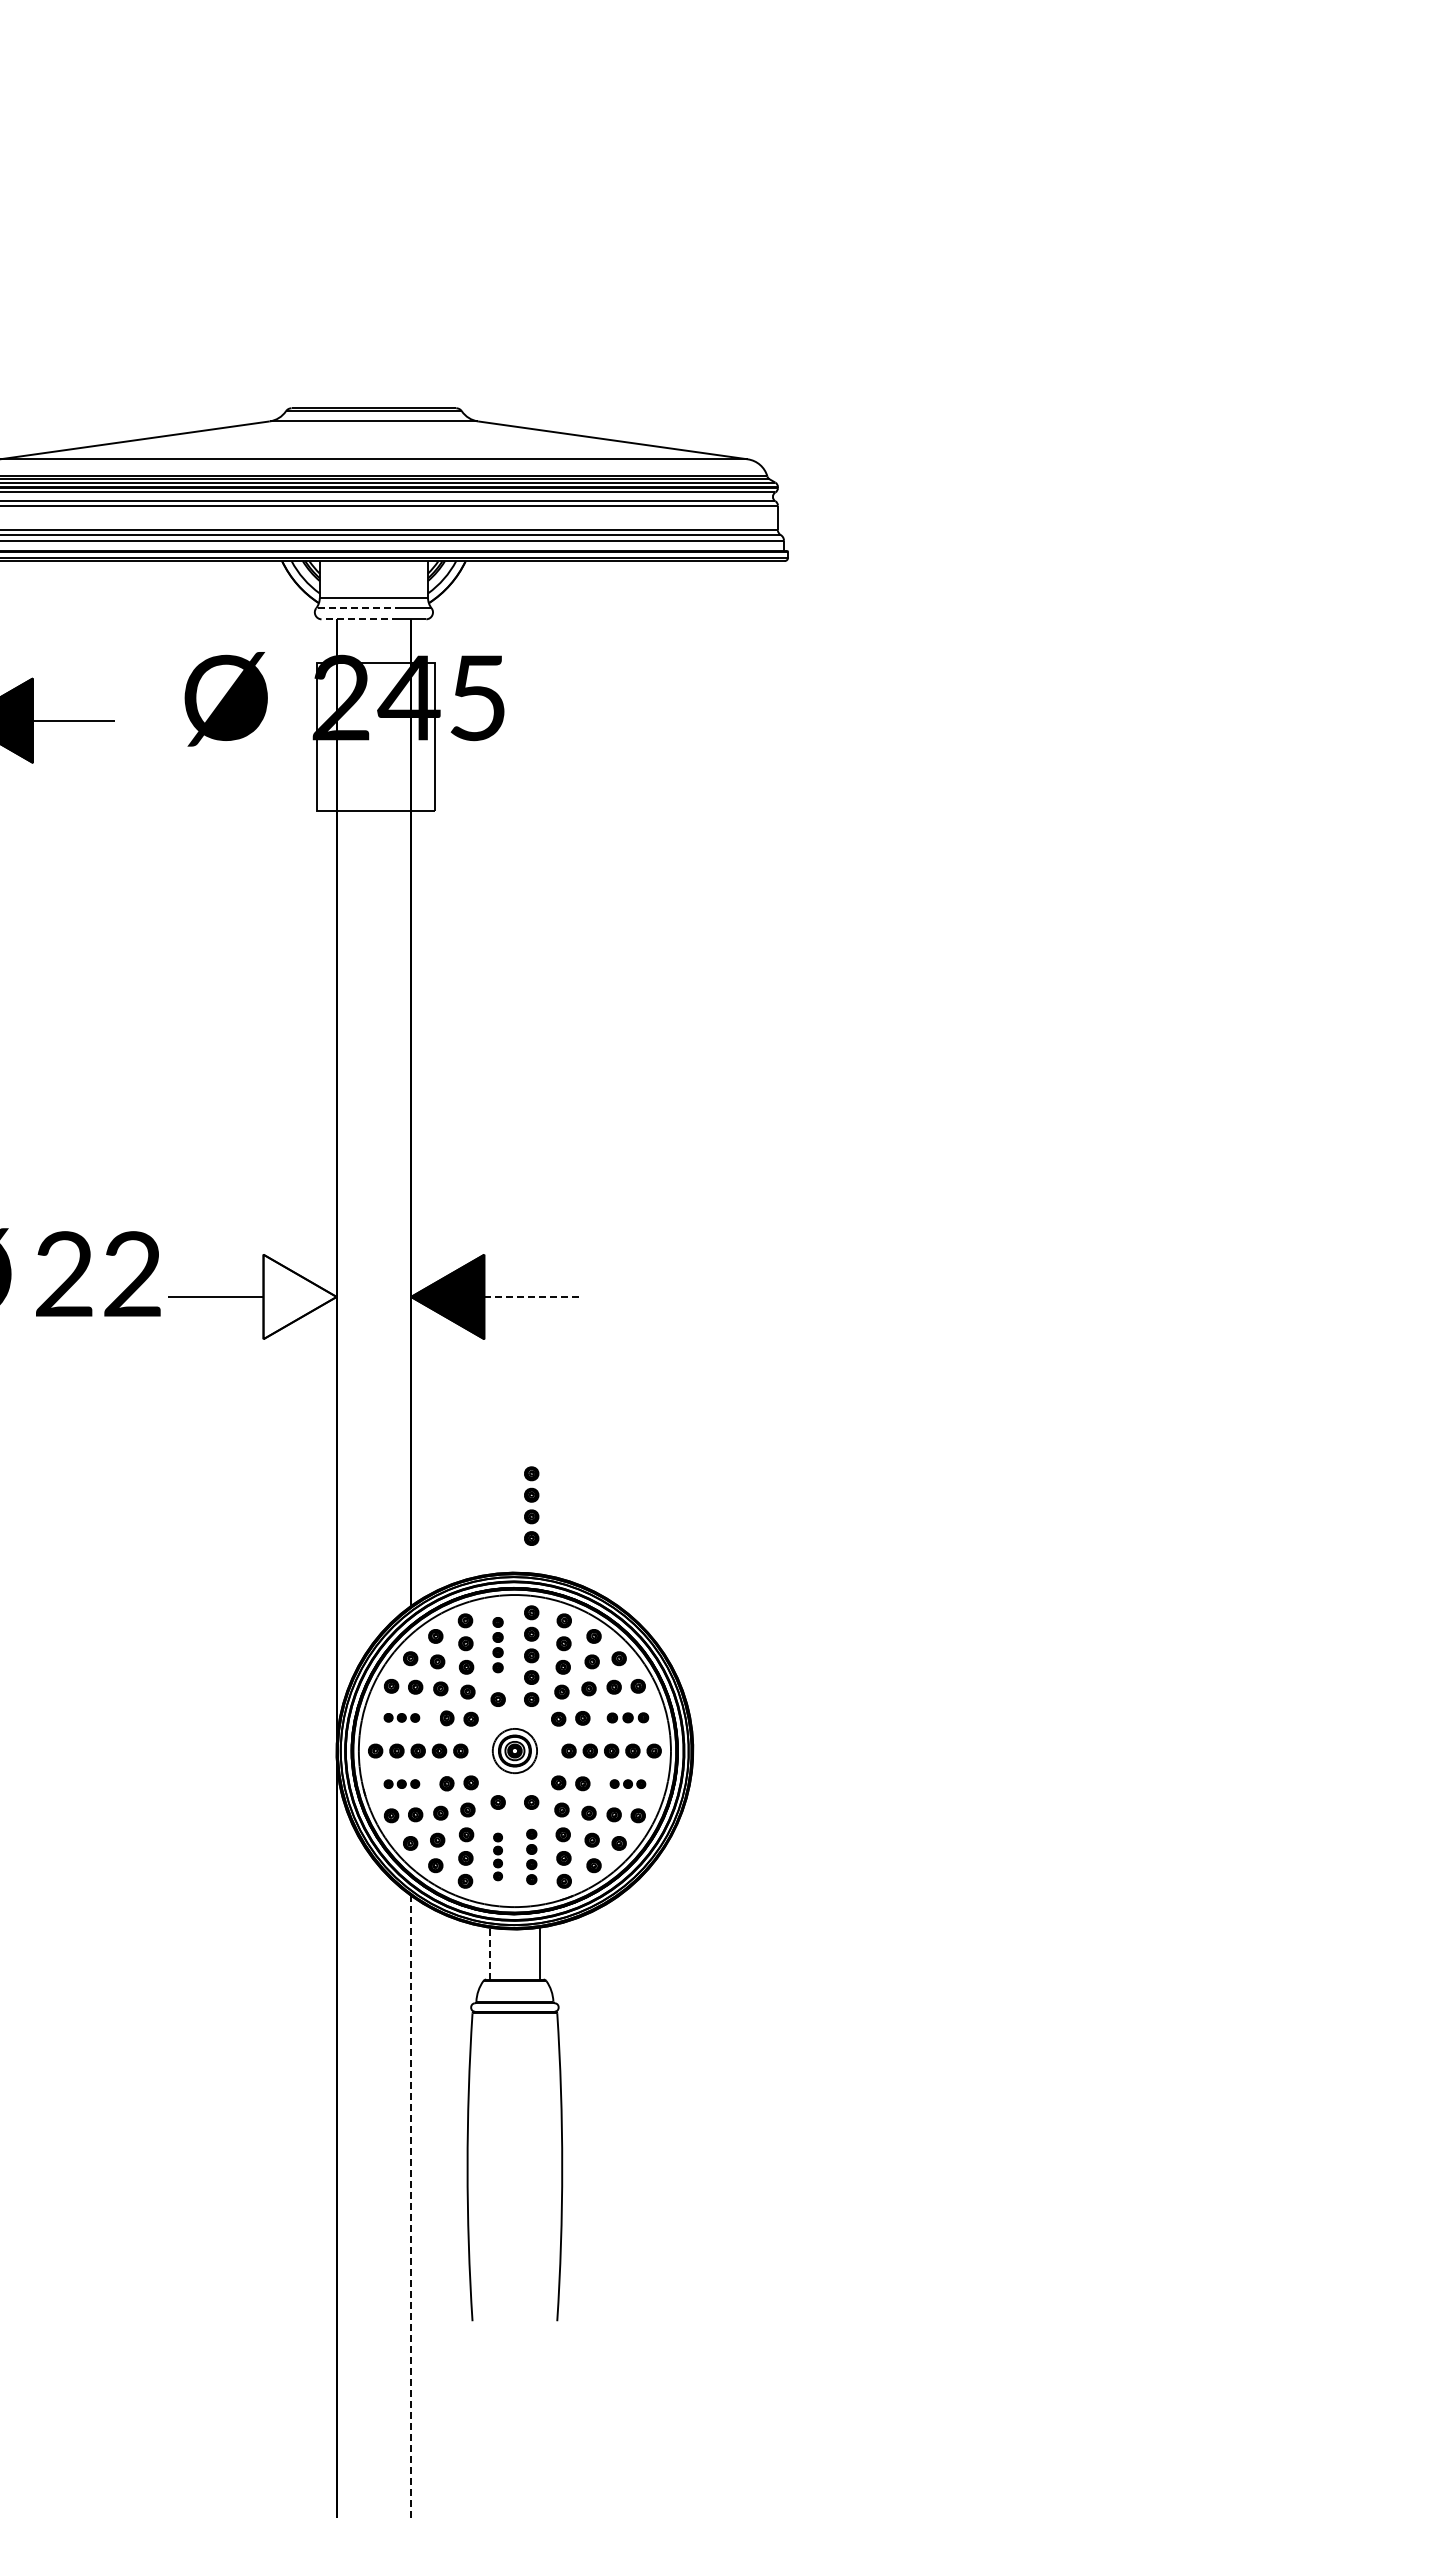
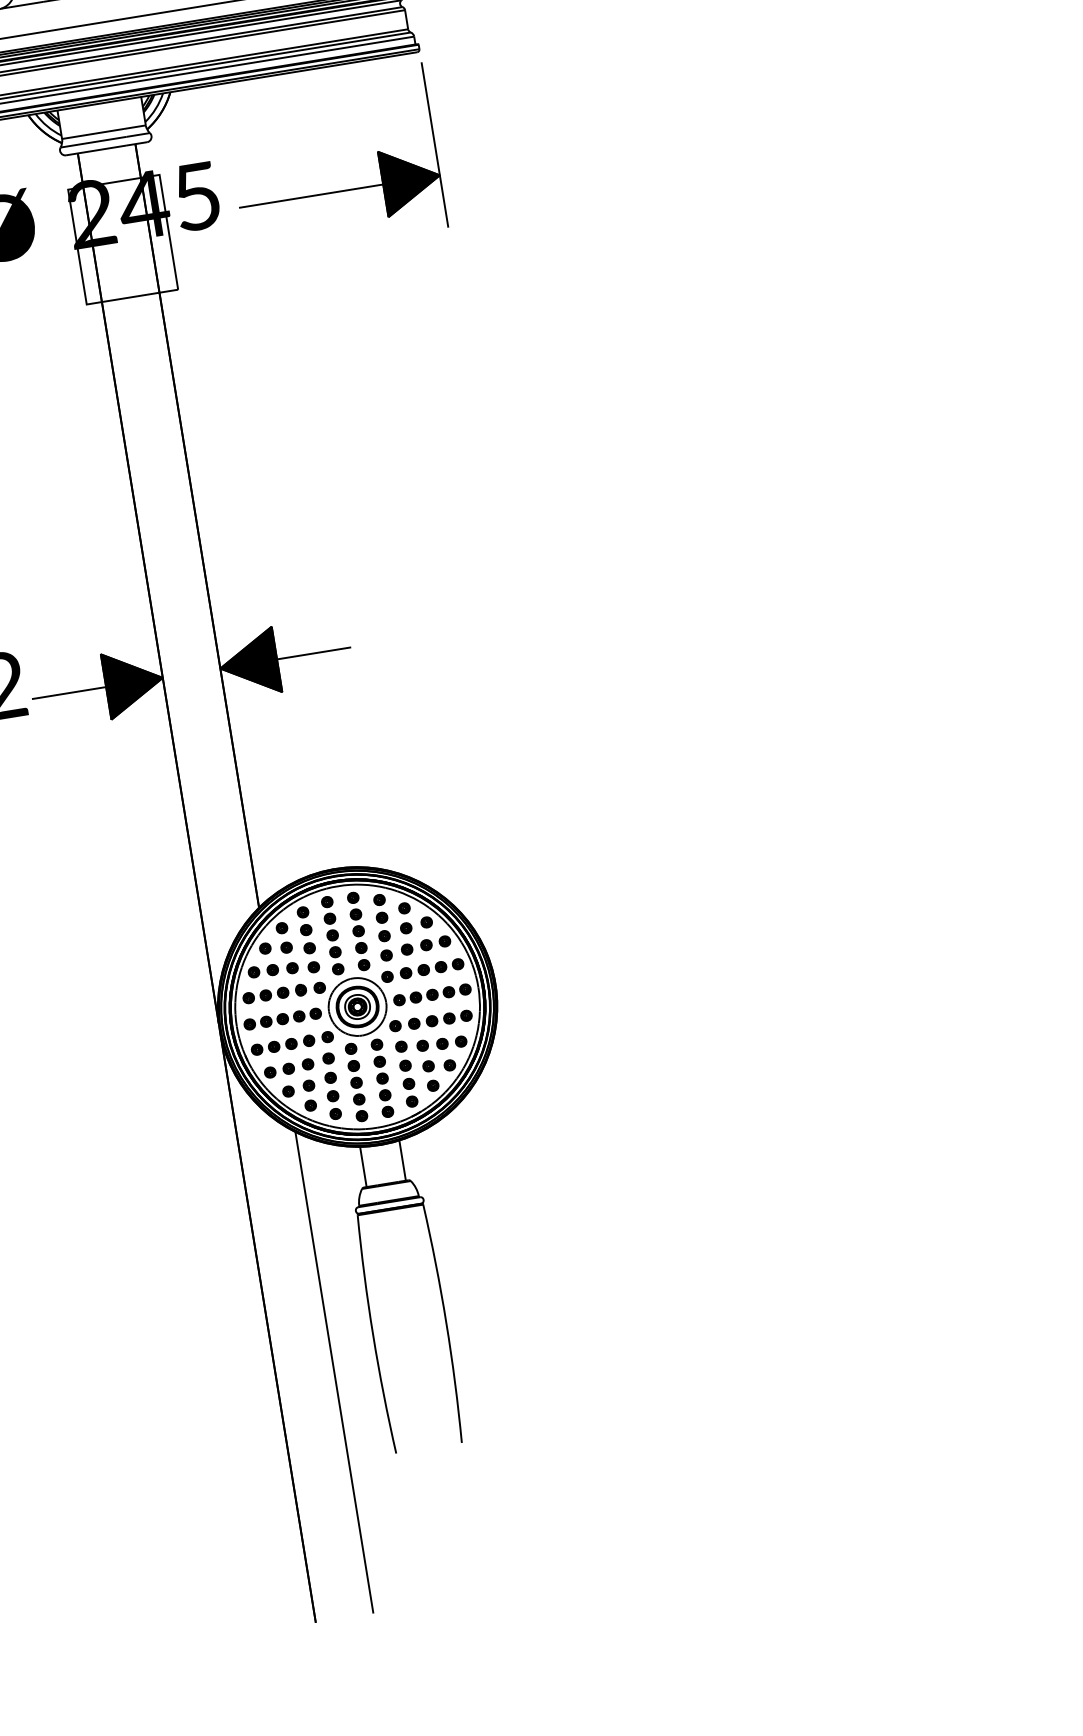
line: (358, 608) -> (93, 142), dashed -> solid
line: (360, 619) -> (96, 150), dashed -> solid
part: (658, 720) -> (339, 191), added
fill: (299, 1296) -> (133, 682), added
line: (532, 1296) -> (314, 653), dashed -> solid
part: (531, 1505) -> (339, 814), removed
part: (497, 1644) -> (330, 926), size x1.43
part: (401, 1717) -> (265, 995), size x1.67
part: (627, 1717) -> (440, 966), size x1.43
part: (514, 1750) -> (357, 1006), size x1.67
part: (401, 1783) -> (273, 1046), size x1.67
part: (627, 1783) -> (448, 1017), size x1.67
part: (497, 1856) -> (357, 1090), size x1.67
part: (531, 1856) -> (383, 1086), size x1.43
line: (489, 1953) -> (363, 1166), dashed -> solid
line: (411, 2207) -> (334, 1373), dashed -> solid

